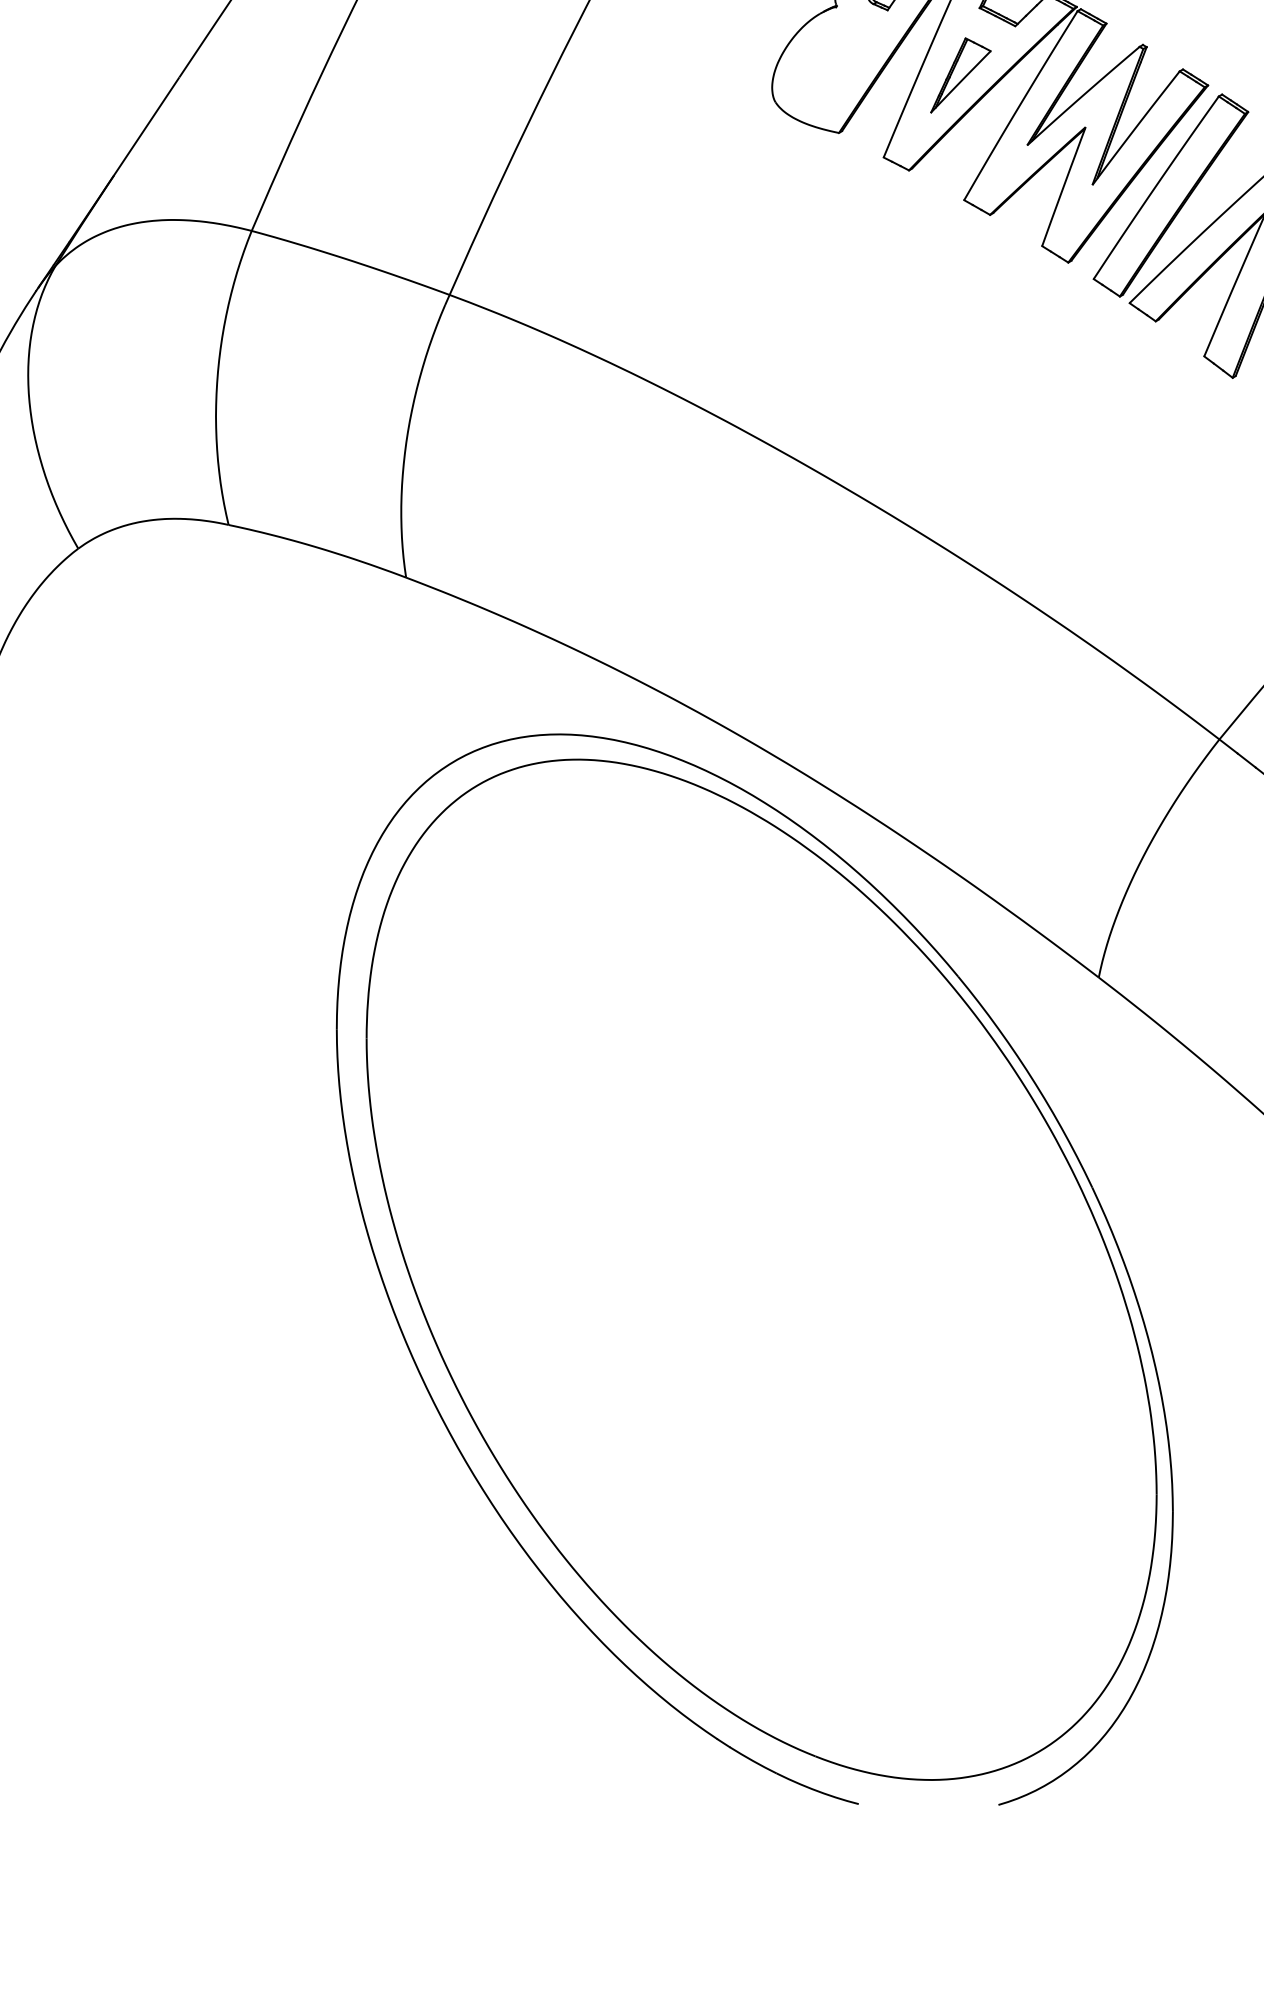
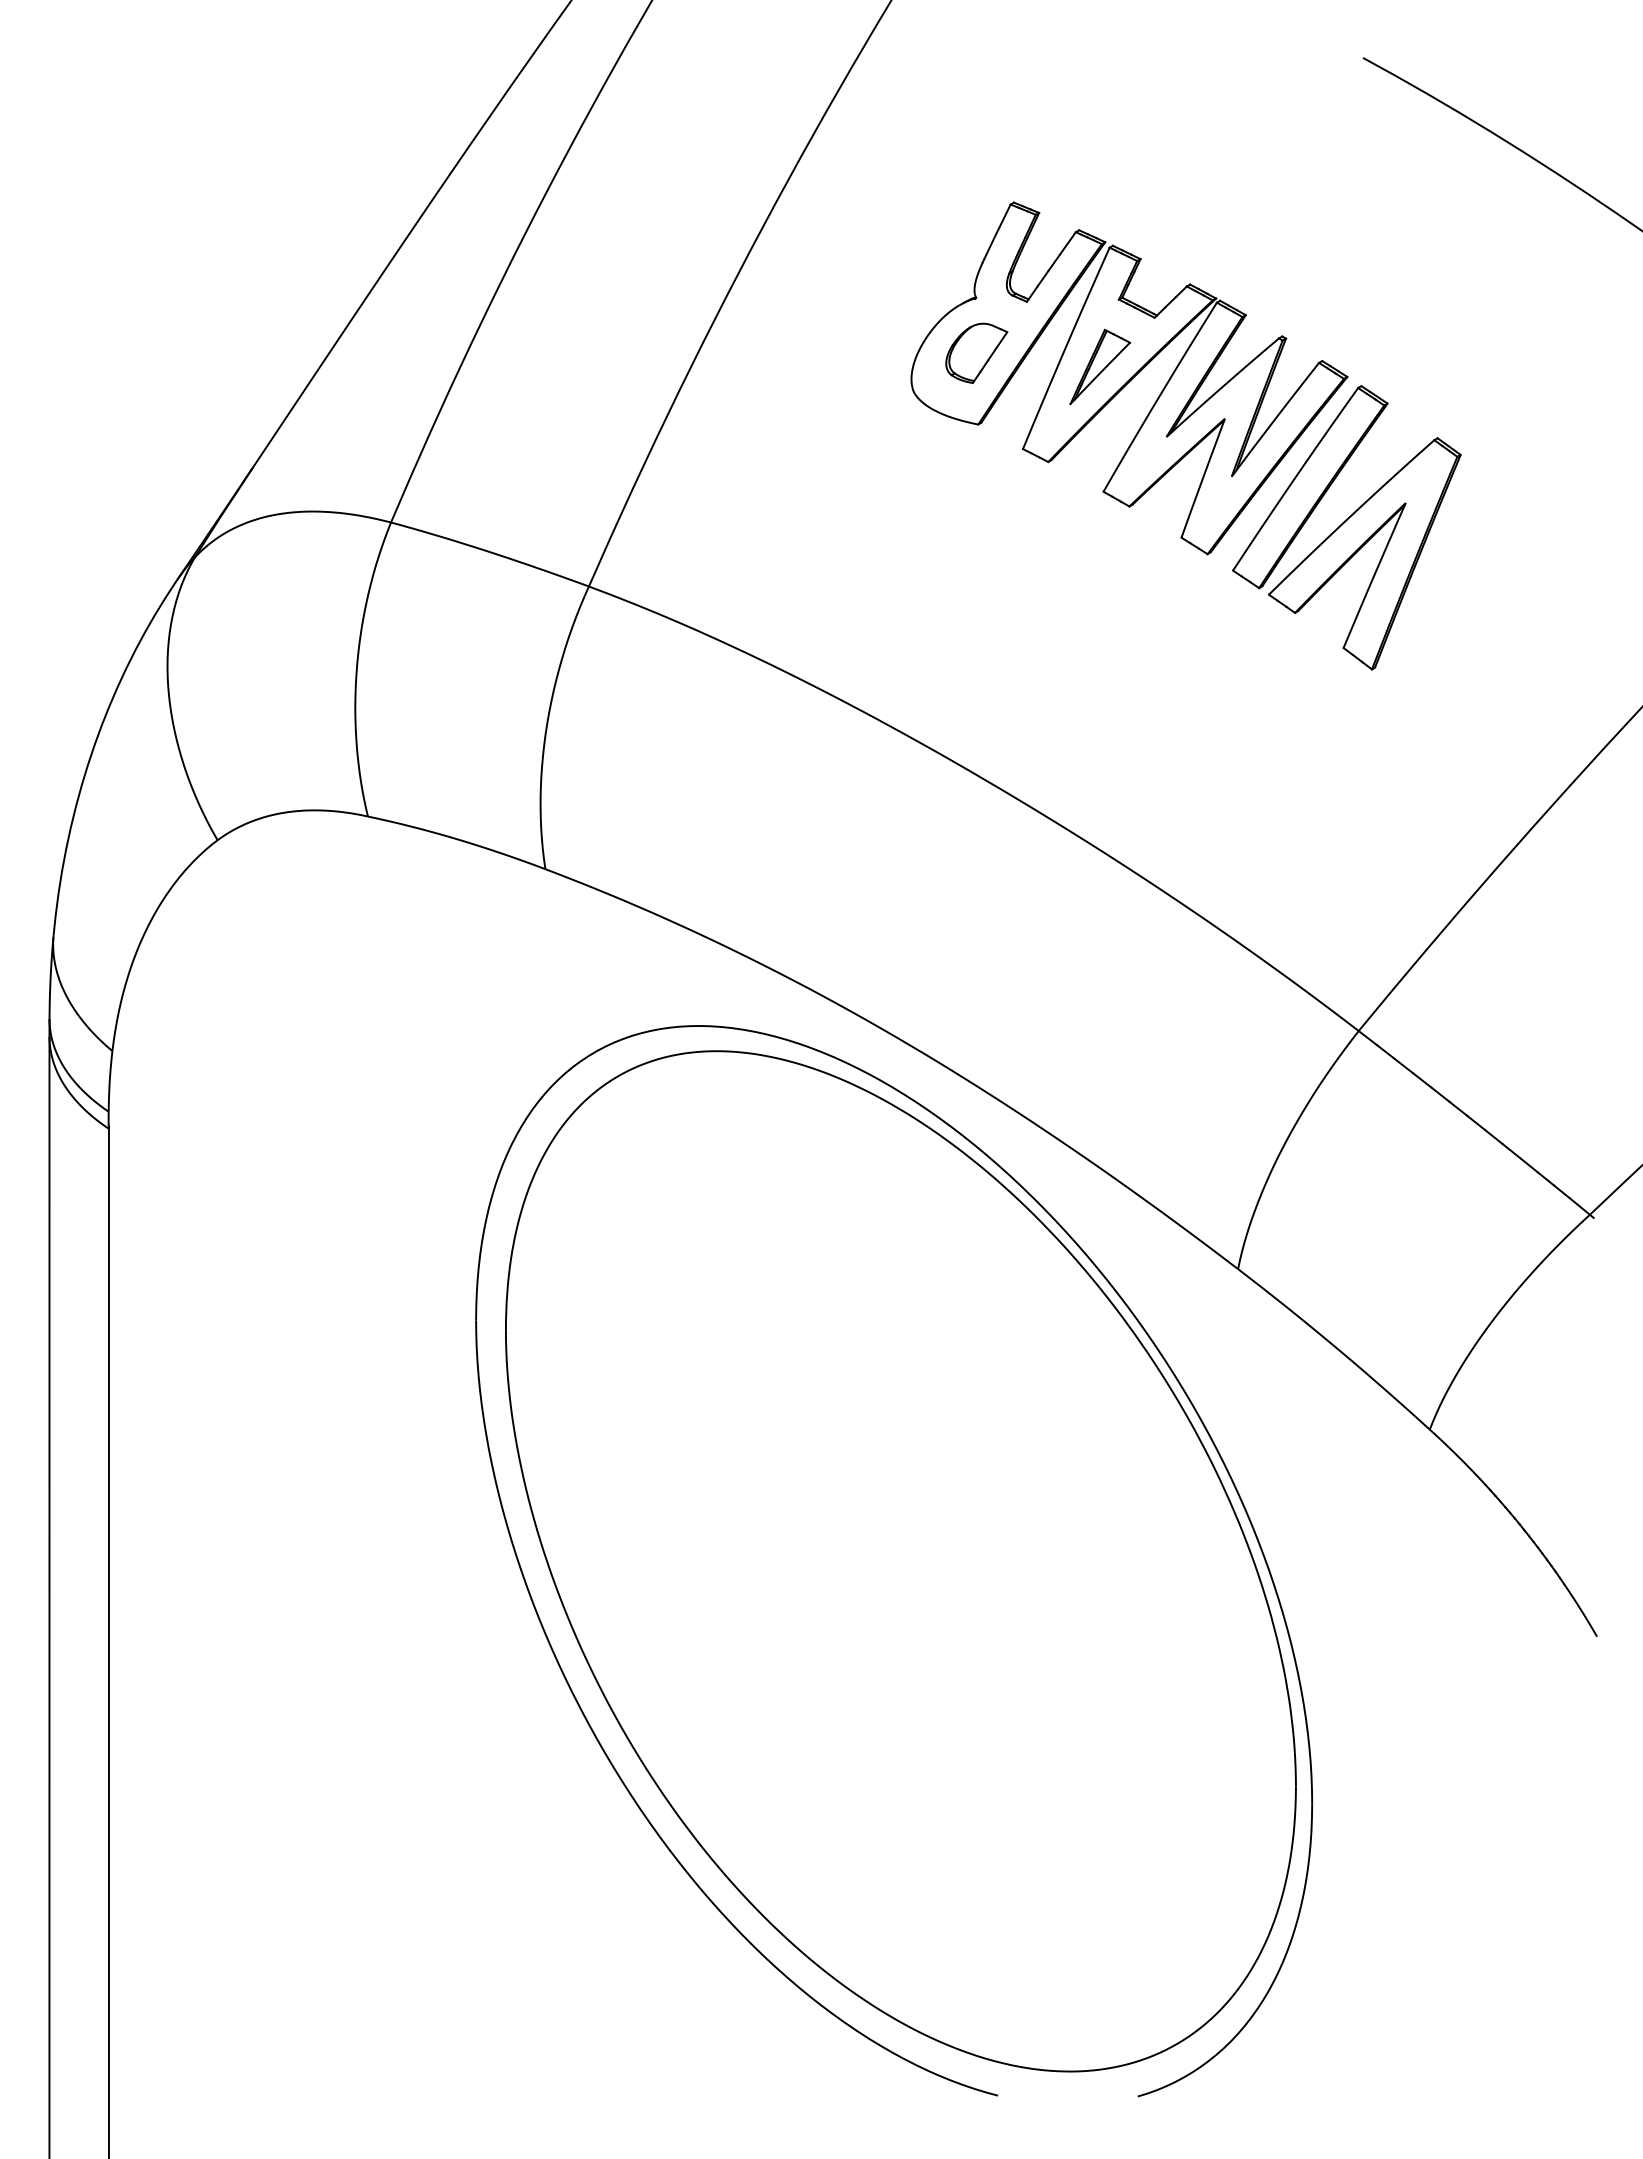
part: (837, 61) -> (976, 353), added

